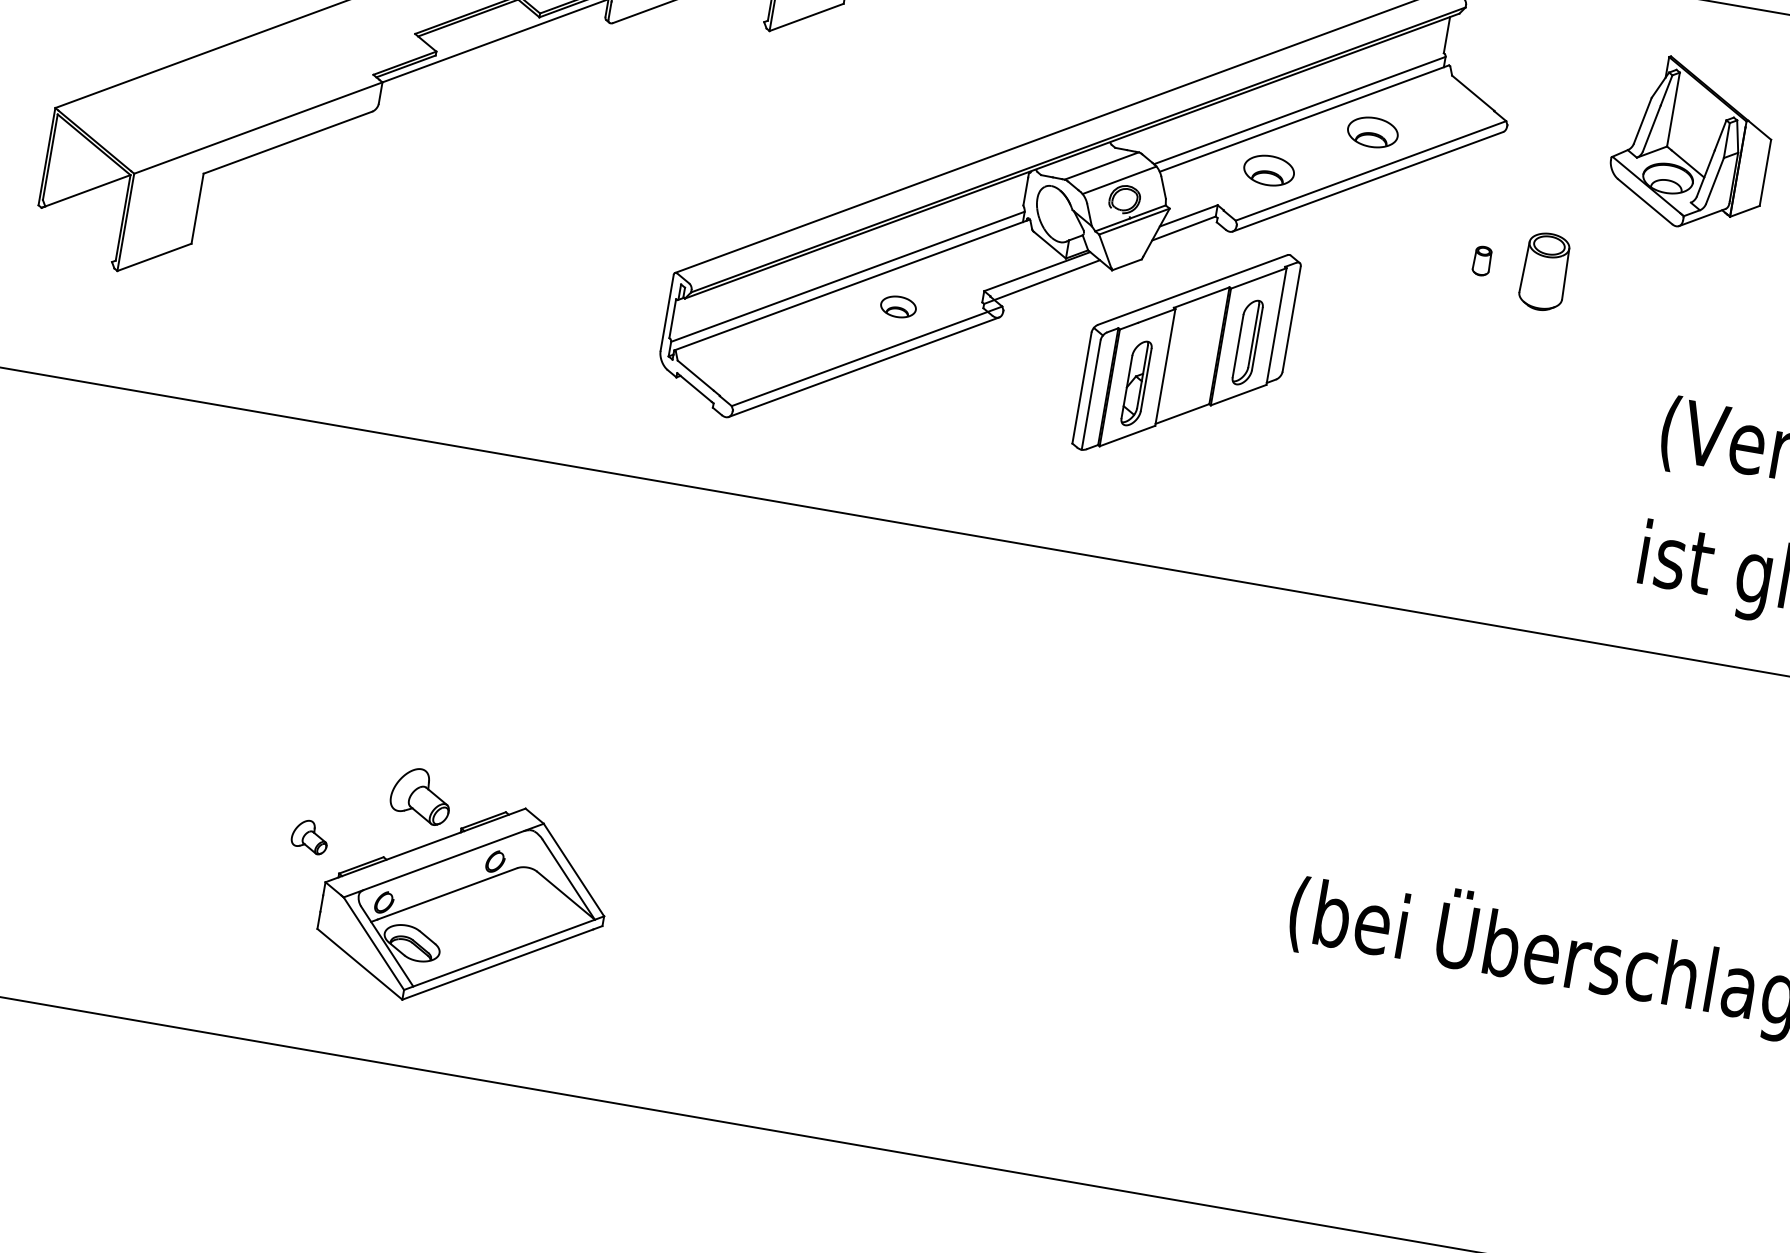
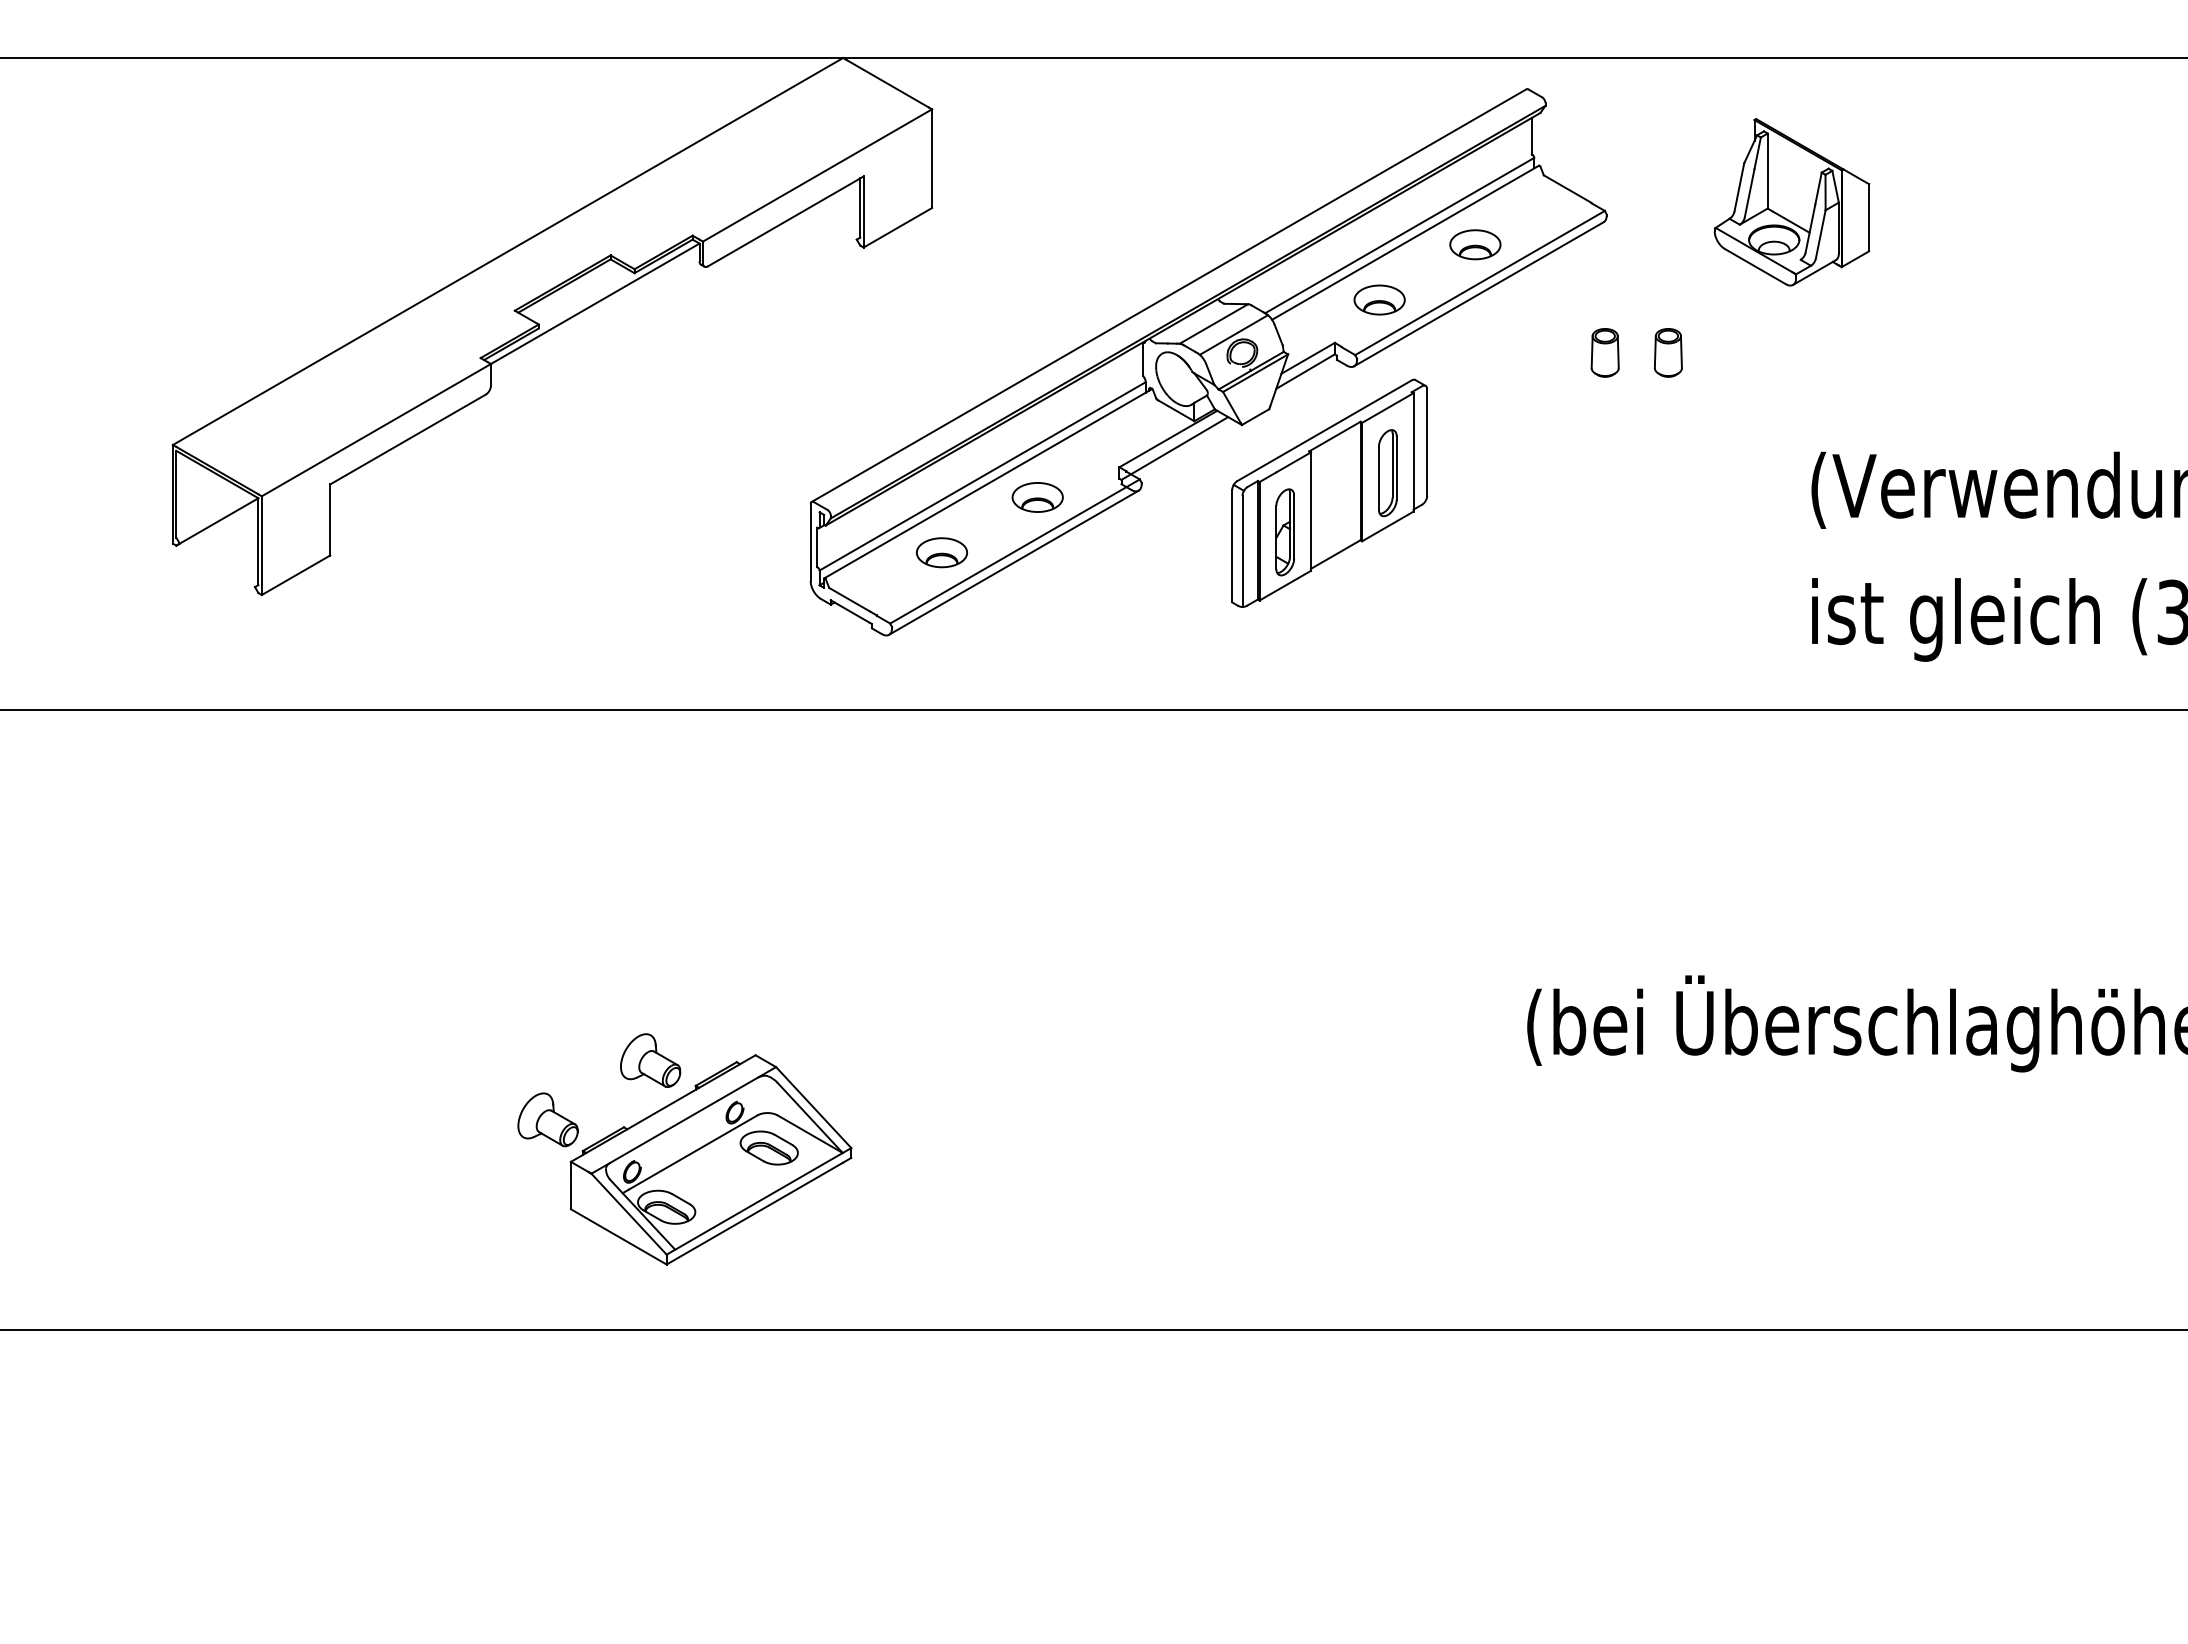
part: (1481, 260) -> (1604, 352), size x1.67
part: (1543, 271) -> (1667, 352), size x0.62
part: (898, 306) -> (1037, 497), size x1.43
part: (794, 344) -> (941, 552), added
part: (309, 836) -> (547, 1119), size x1.67
part: (522, 901) -> (768, 1147), added

